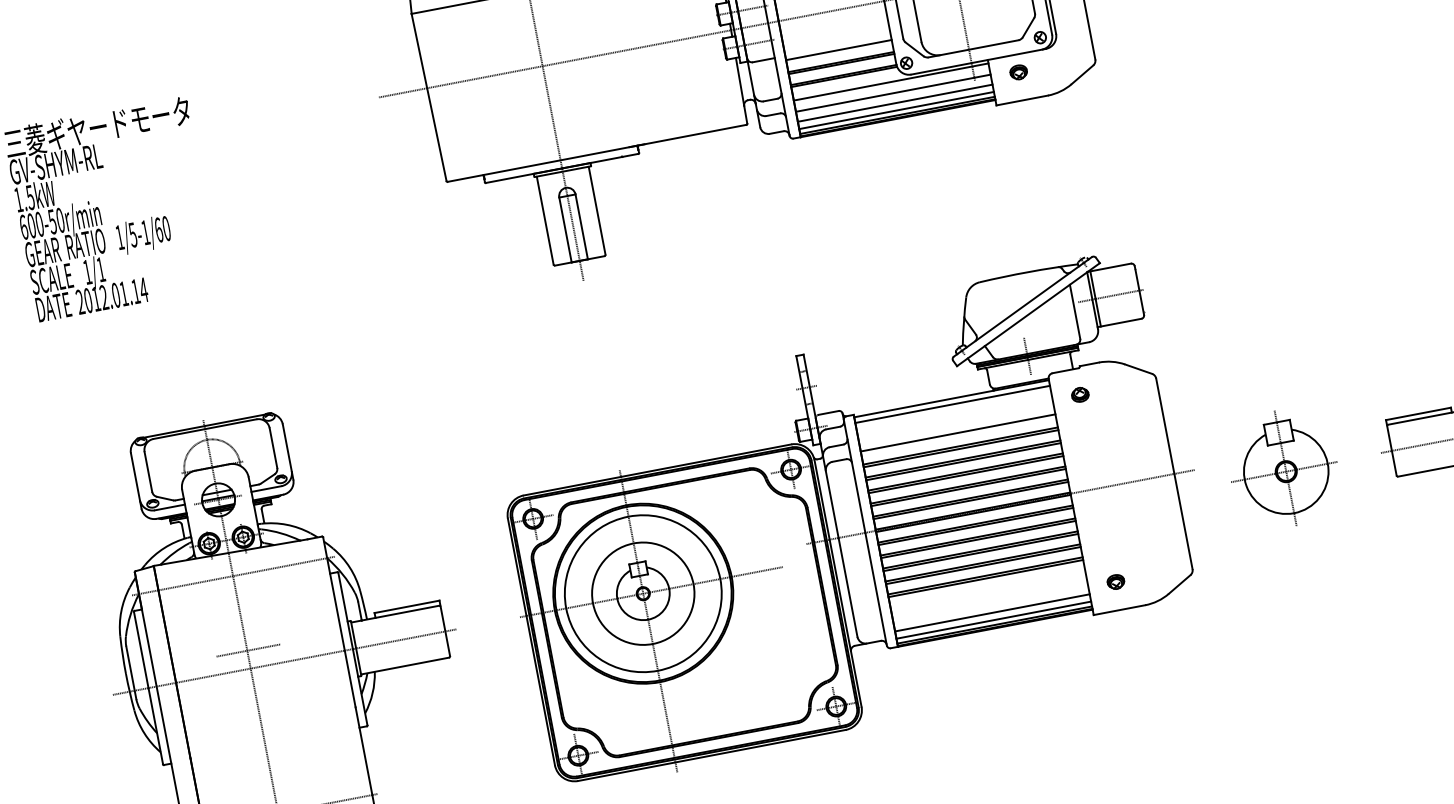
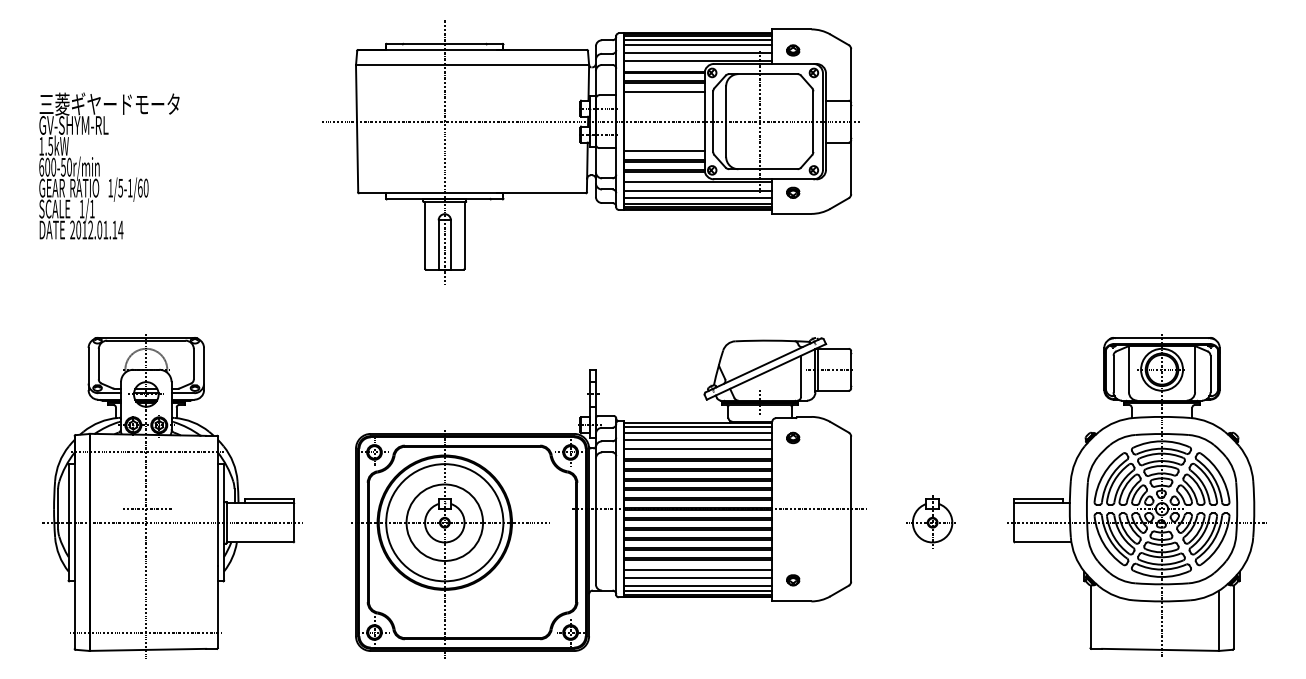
line: (954, 411) -> (698, 432), added
line: (956, 421) -> (698, 440), added
part: (1281, 470) -> (930, 521), size x0.62
line: (988, 591) -> (698, 569), added
line: (990, 603) -> (698, 578), added

